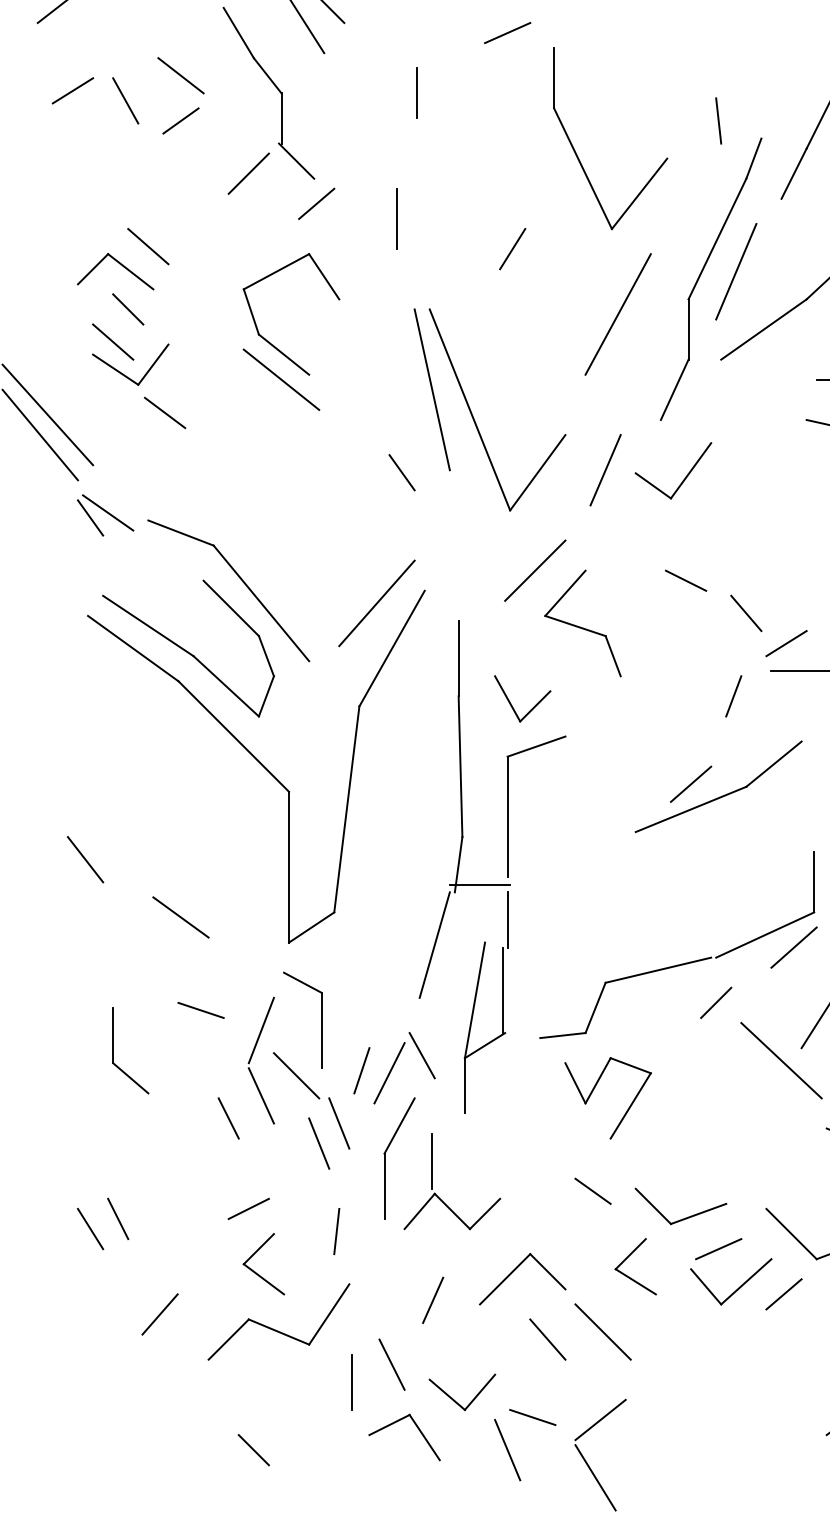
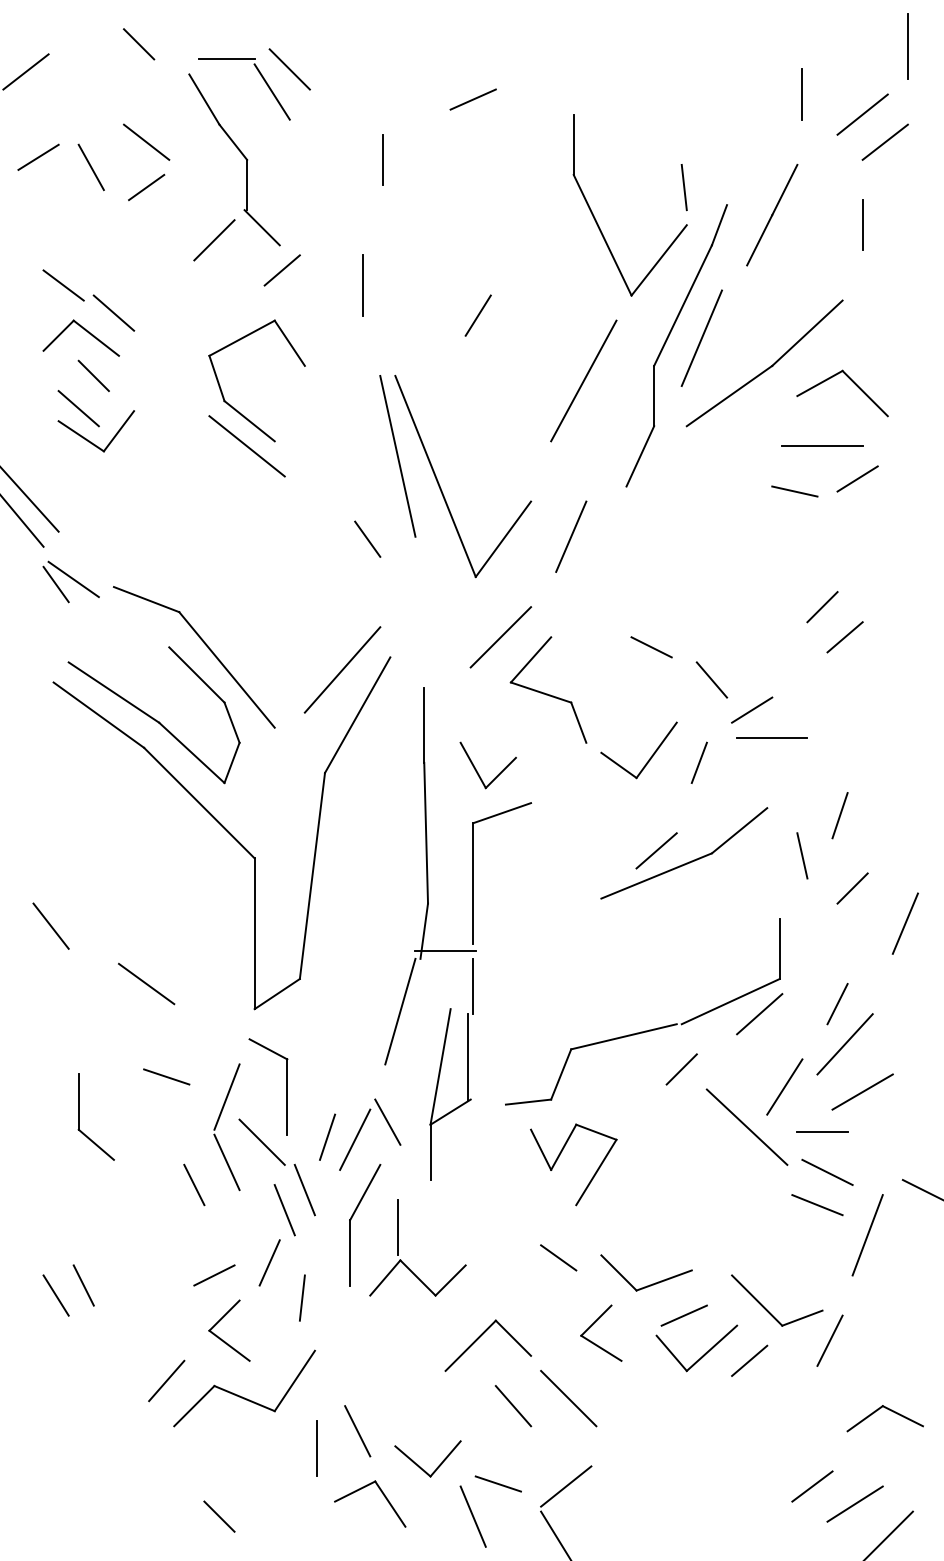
part: (577, 154) -> (597, 221), moved
line: (164, 412) -> (63, 285), moved
part: (682, 479) -> (648, 759), moved
line: (432, 1299) -> (269, 1262), moved
line: (159, 1313) -> (166, 1380), moved

